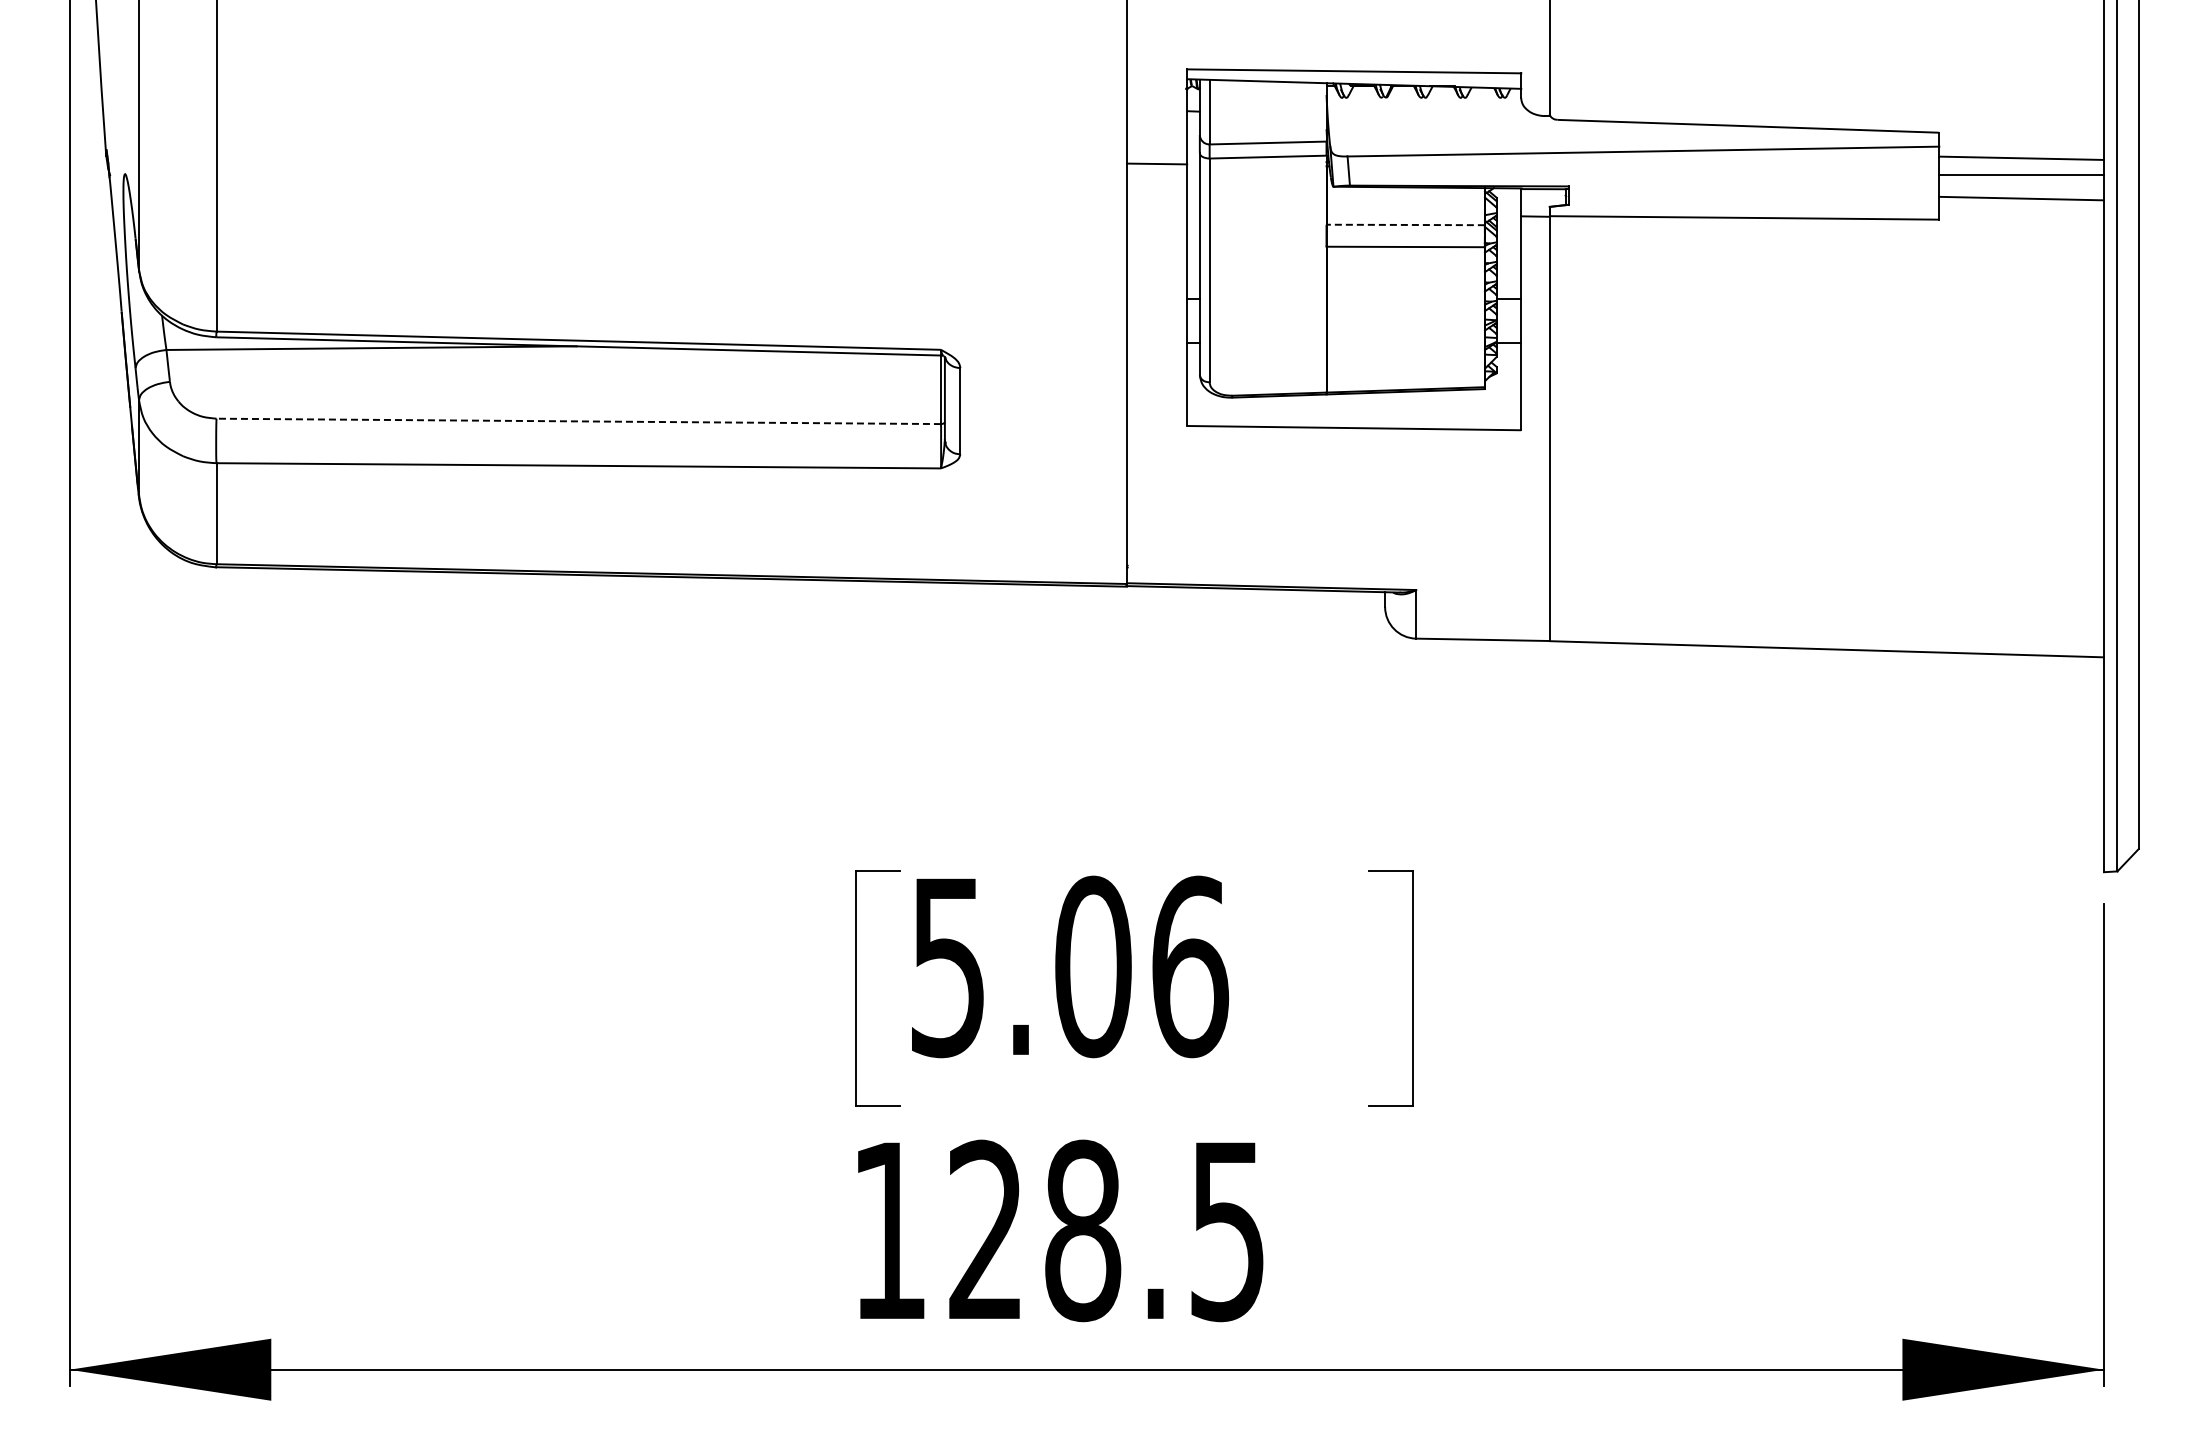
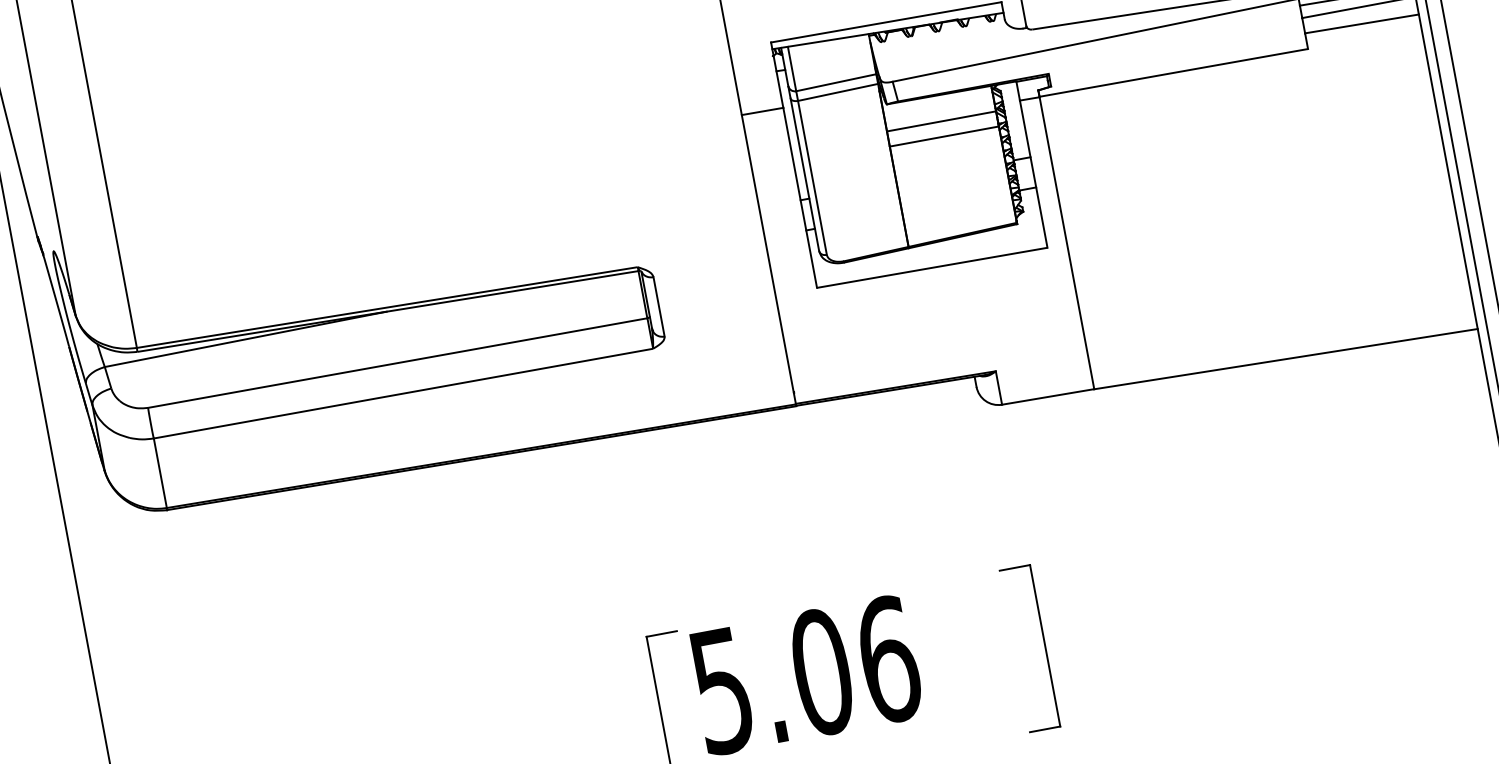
line: (1405, 224) -> (941, 121), dashed -> solid
line: (578, 421) -> (397, 363), dashed -> solid

